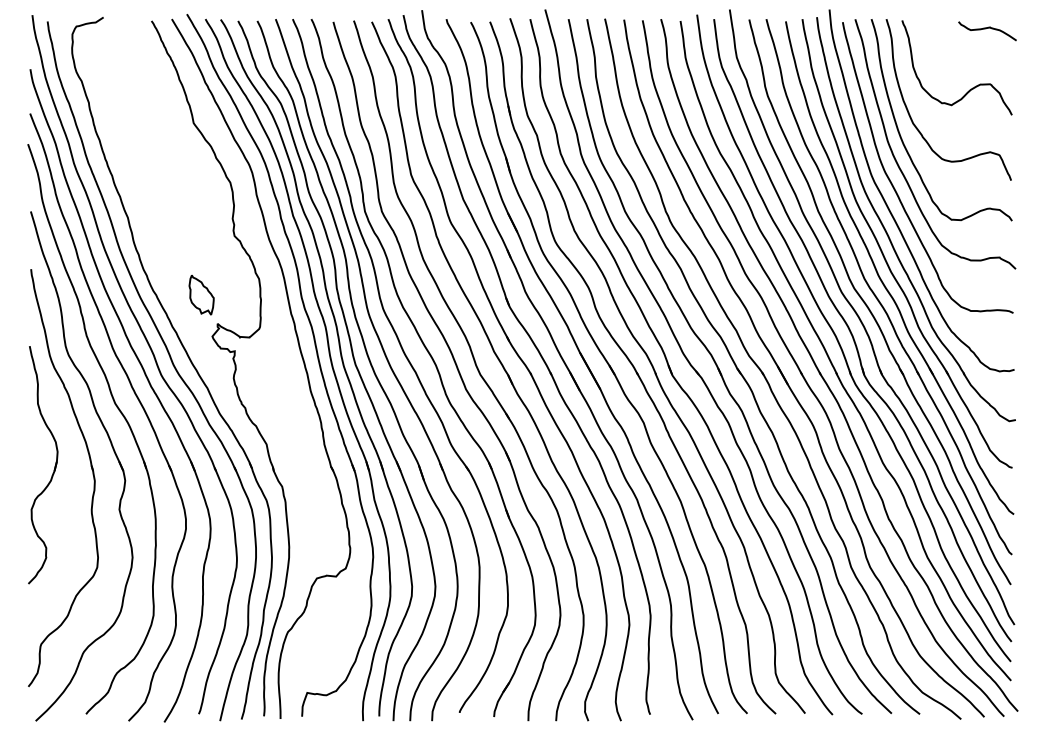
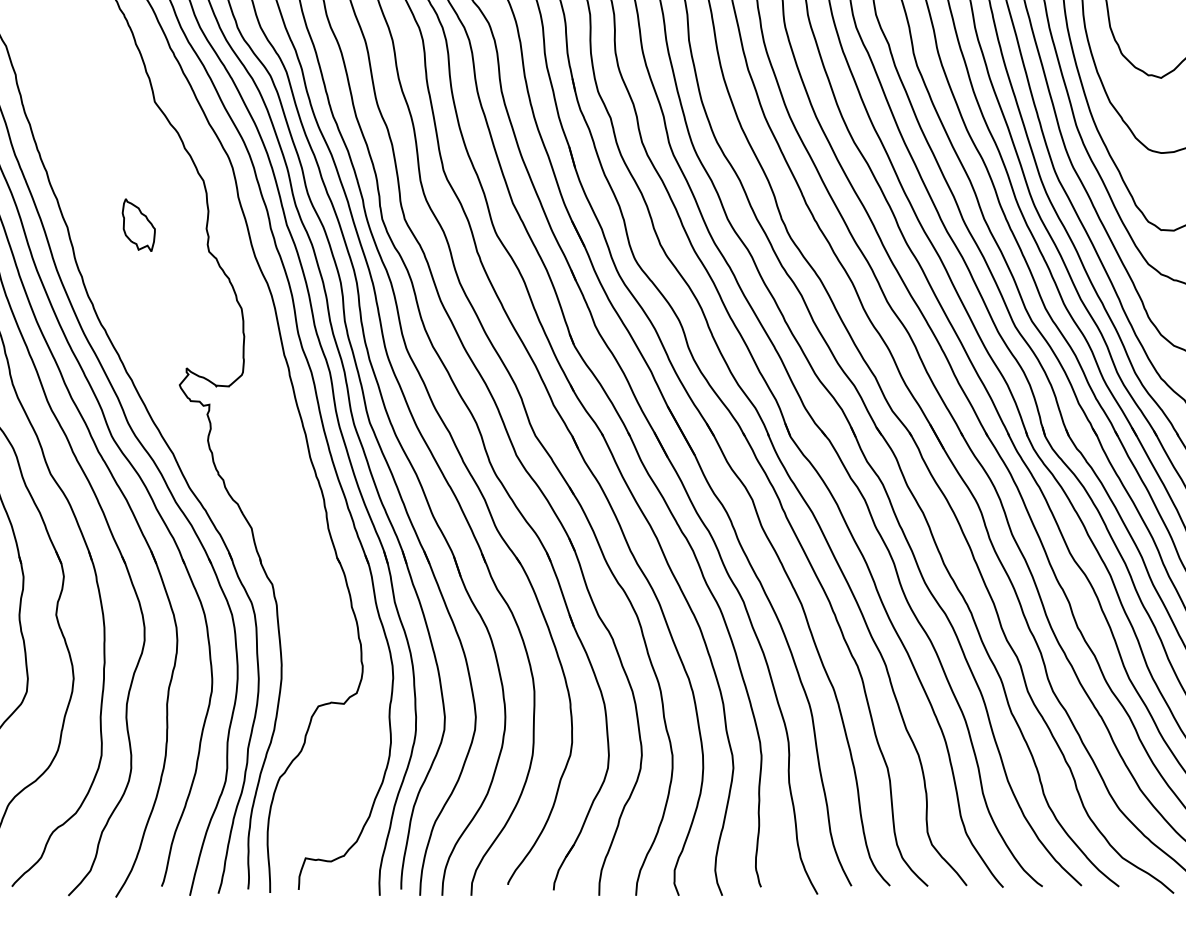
part: (201, 295) -> (138, 225), moved

